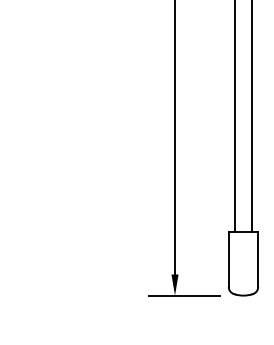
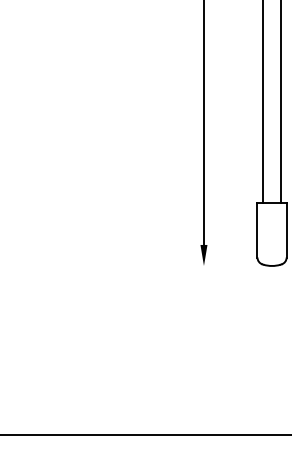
line: (184, 295) -> (213, 265), removed

